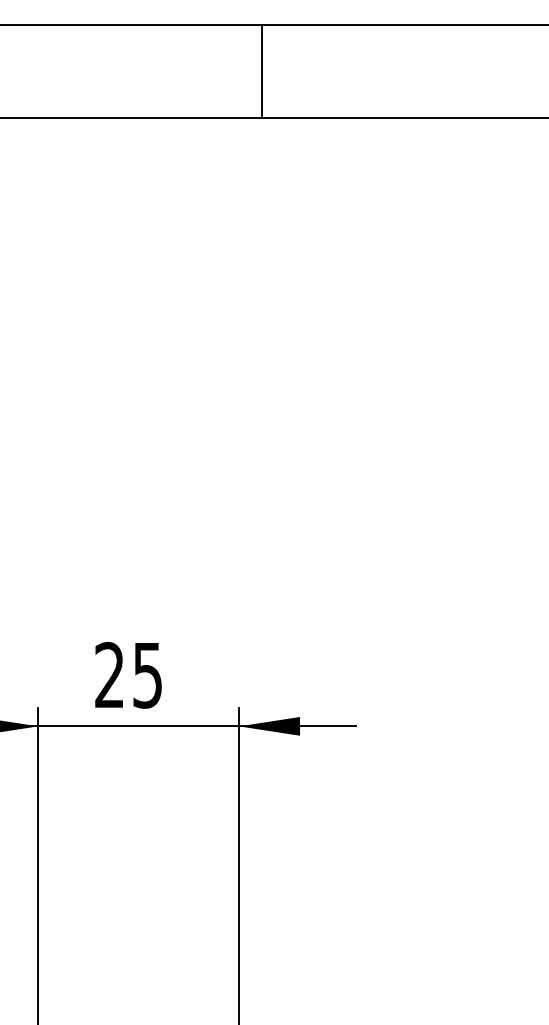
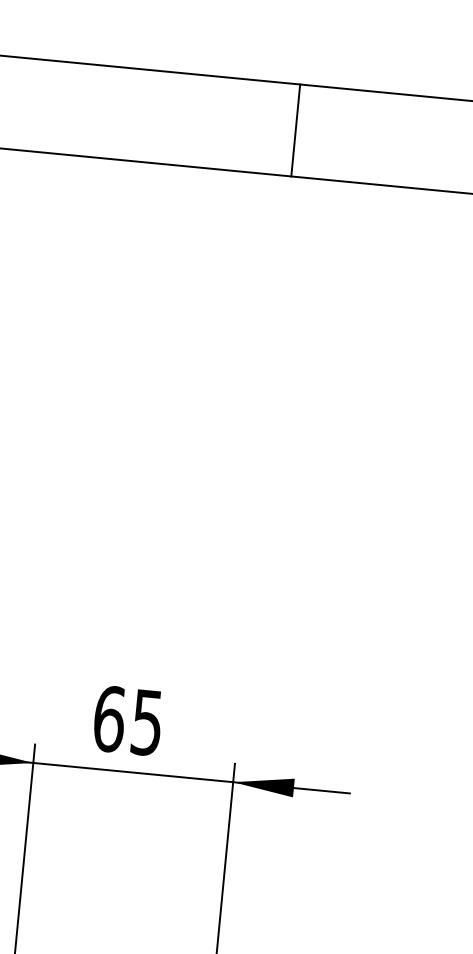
line: (261, 71) -> (295, 130), moved
text: (110, 674) -> (110, 718), 25 -> 65

